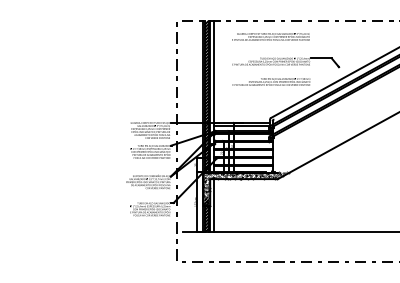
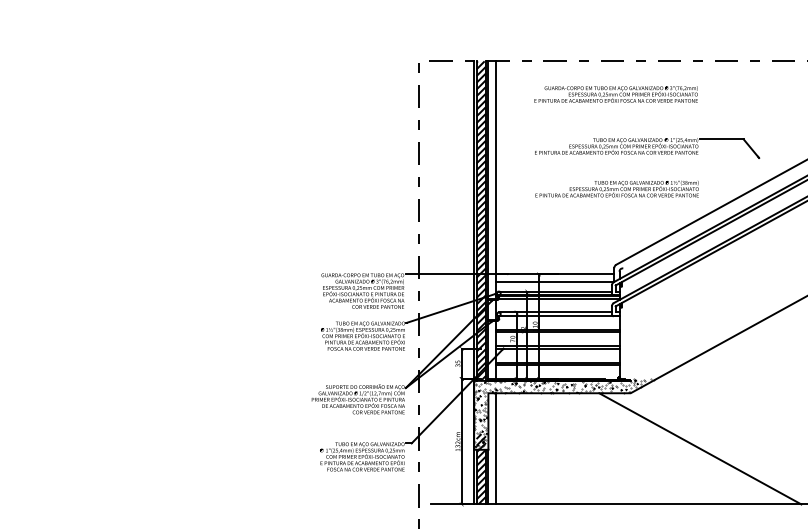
line: (310, 205) -> (699, 448), added

